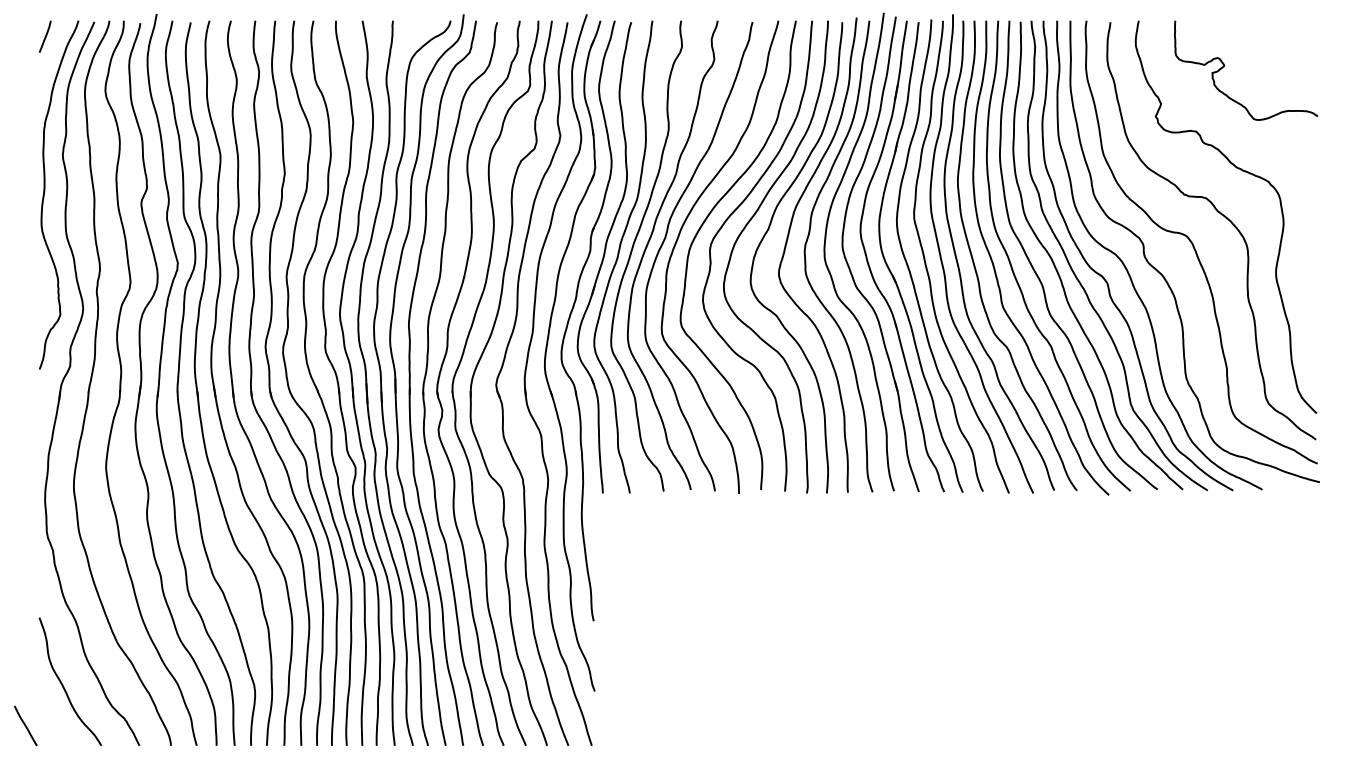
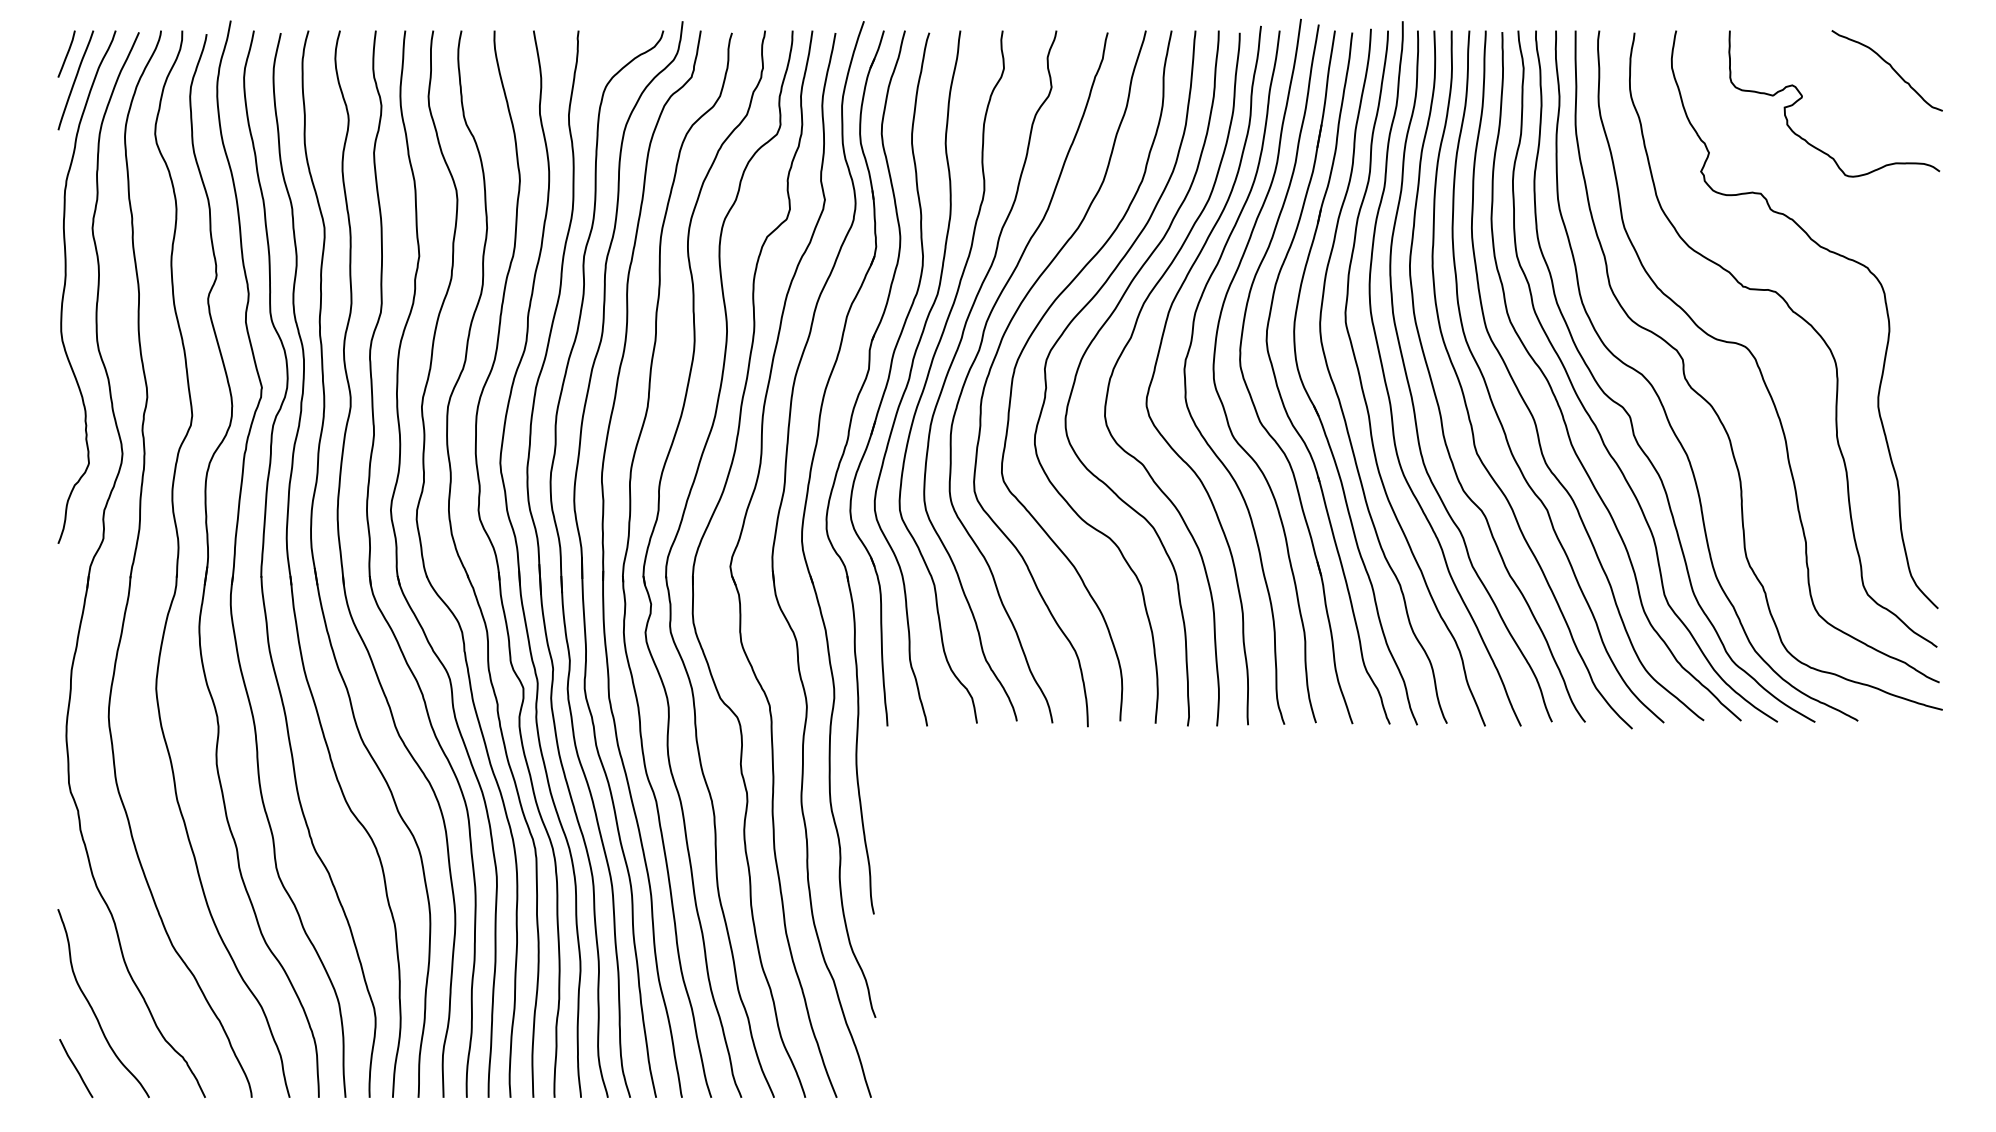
curve: (1284, 46) -> (1890, 68), added
line: (51, 54) -> (75, 80), added
line: (25, 725) -> (75, 1067), moved

